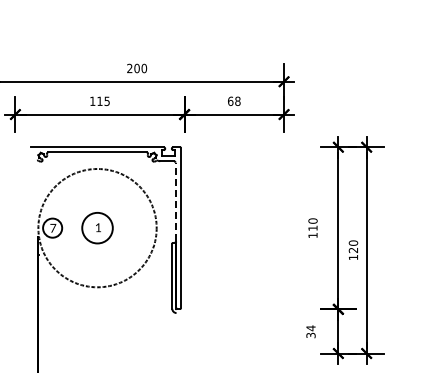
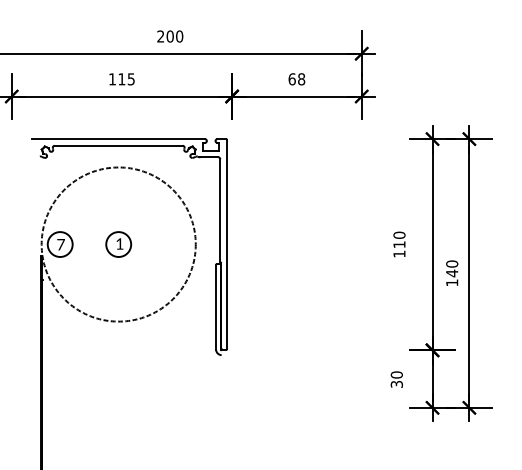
line: (175, 201) -> (220, 209), dashed -> solid
circle: (97, 227) -> (118, 243), size x0.62
text: (352, 250) -> (450, 273), 120 -> 140
text: (310, 328) -> (396, 375), 34 -> 30

